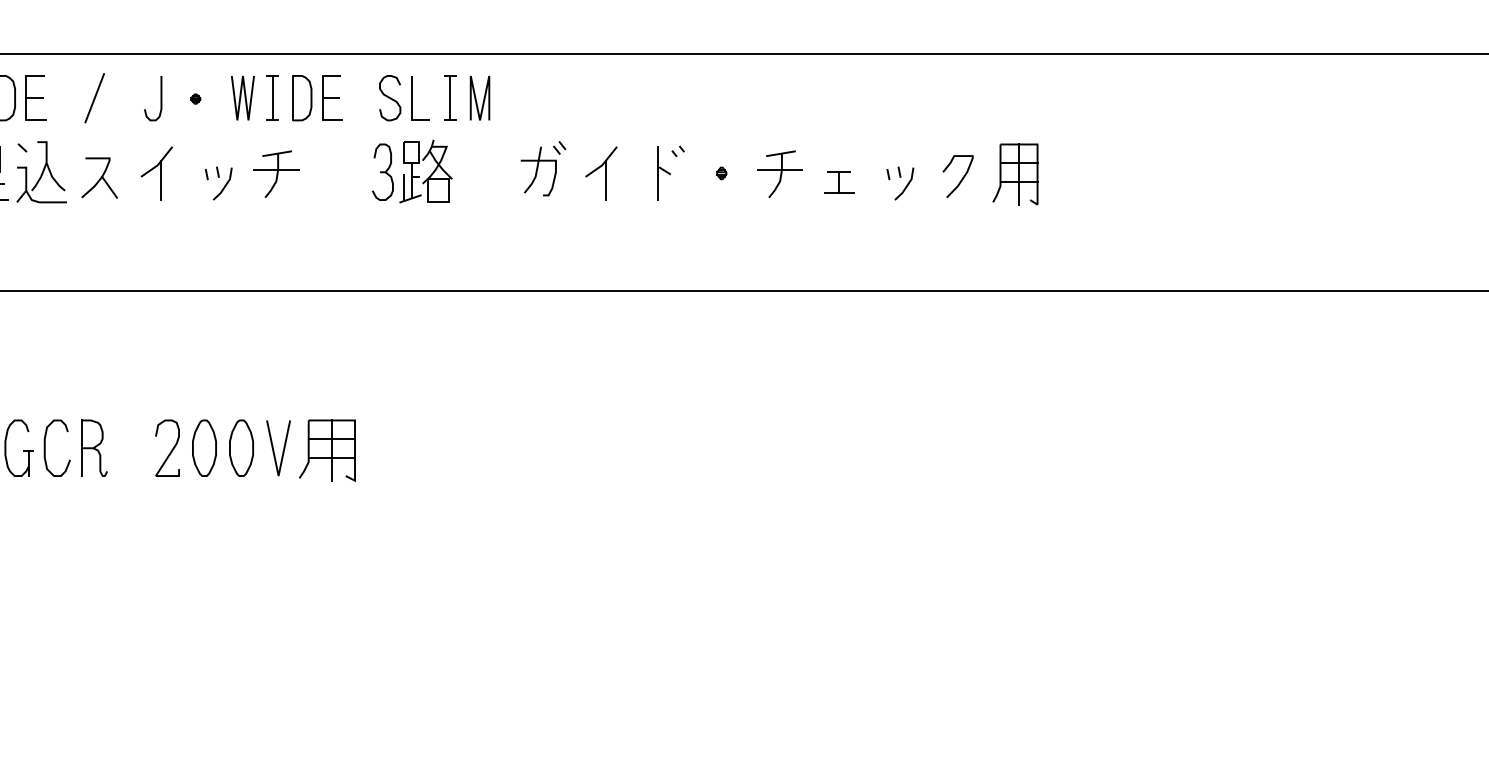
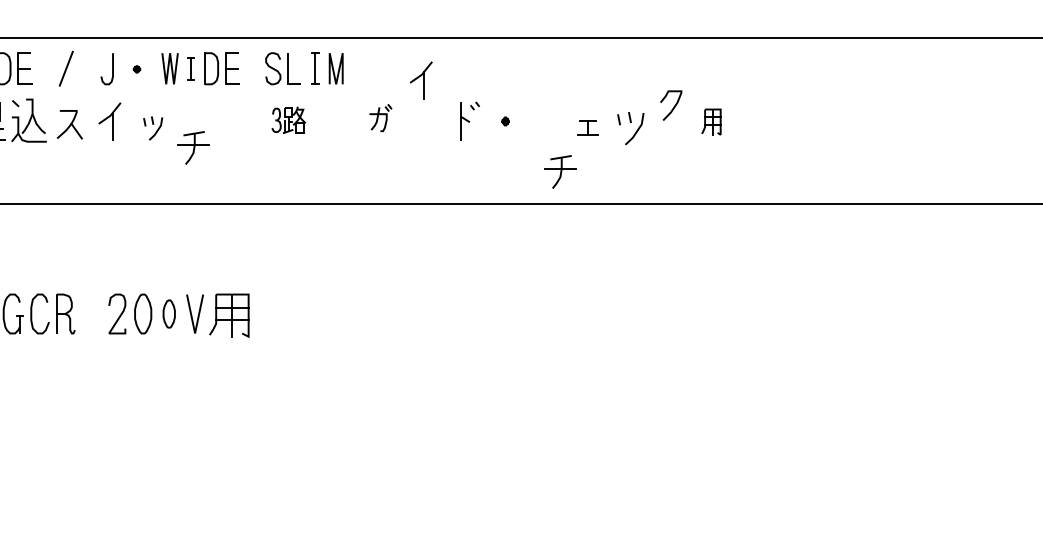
part: (272, 97) -> (190, 68), size x0.7
part: (543, 167) -> (380, 117), size x0.7
part: (411, 170) -> (288, 119), size x0.6
part: (276, 173) -> (193, 147), moved
part: (600, 173) -> (420, 80), moved
part: (780, 173) -> (560, 171), moved
part: (1015, 173) -> (711, 121), size x0.6
curve: (961, 177) -> (673, 106), moved
part: (900, 183) -> (630, 128), size x1.4
part: (242, 447) -> (169, 313), size x0.7

